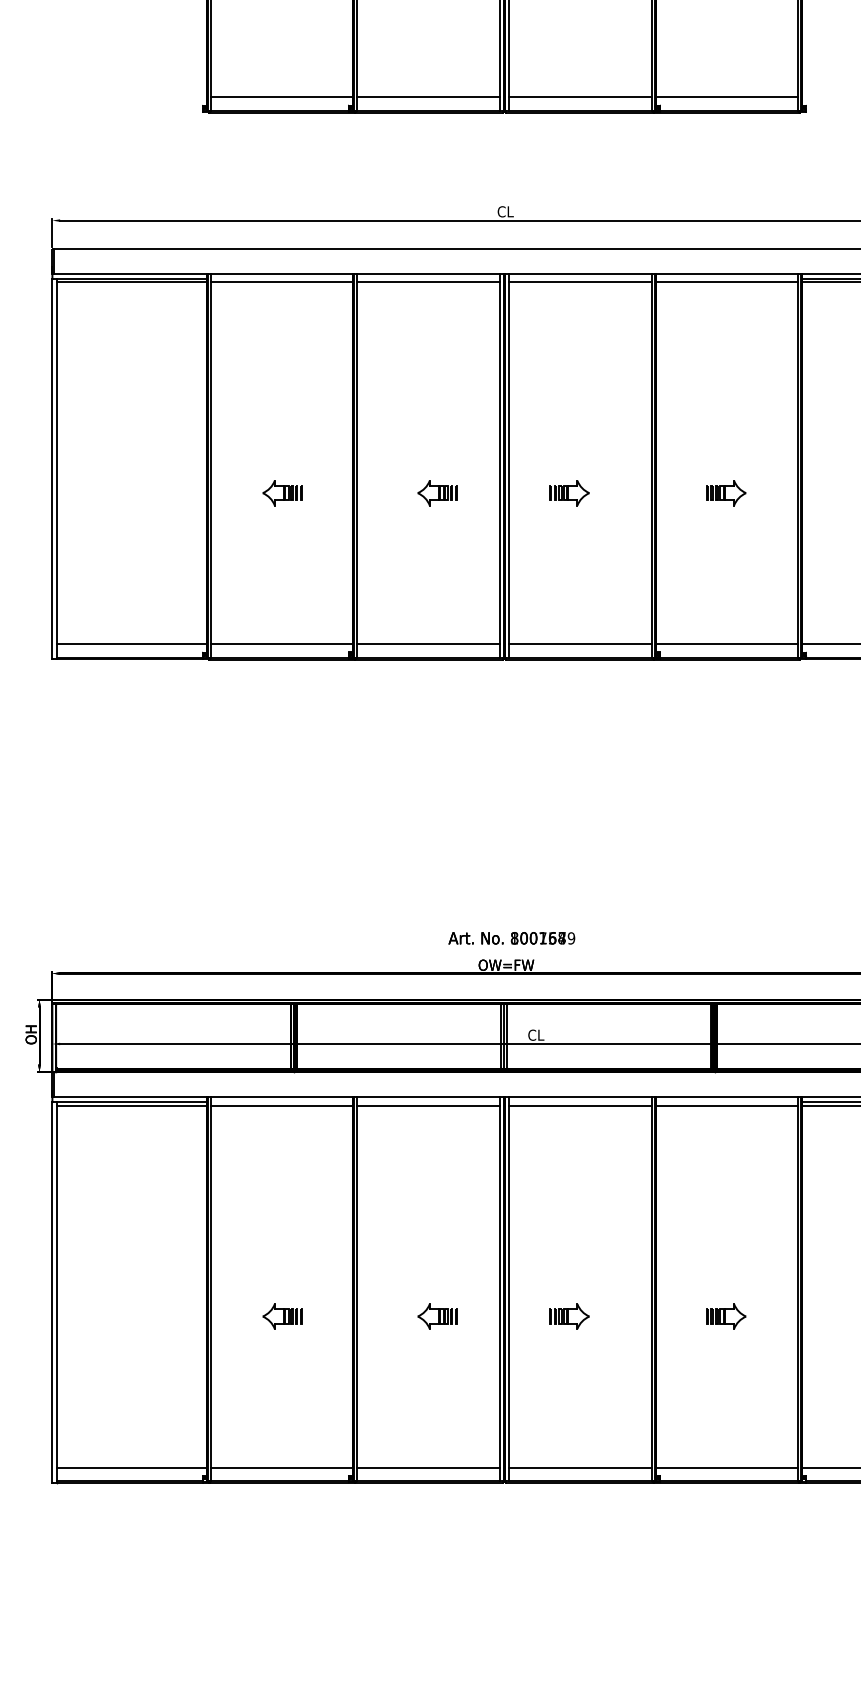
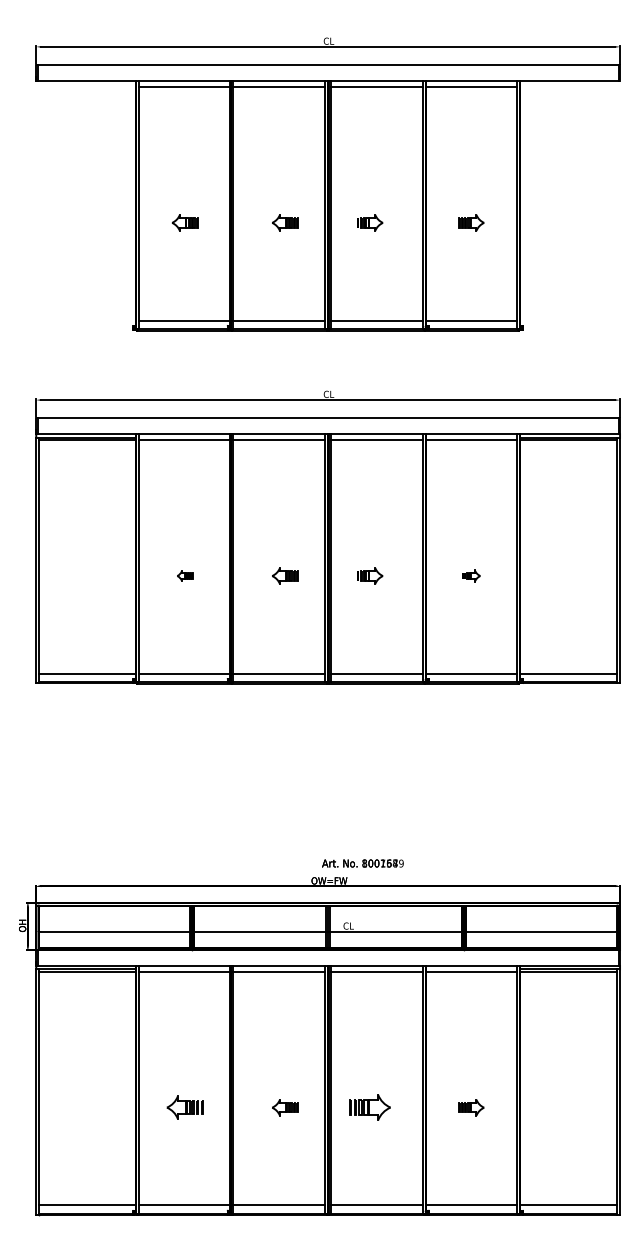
part: (281, 492) -> (184, 575), size x0.6
part: (726, 492) -> (471, 575), size x0.7
text: (511, 938) -> (362, 863), moved
part: (281, 1316) -> (184, 1107), size x1.4
part: (570, 1316) -> (370, 1107), size x1.6

